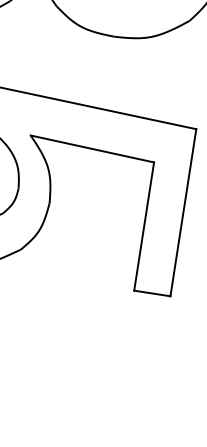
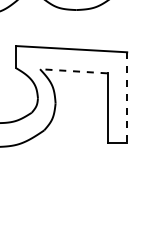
line: (91, 149) -> (73, 71), solid -> dashed
line: (183, 214) -> (127, 98), solid -> dashed

